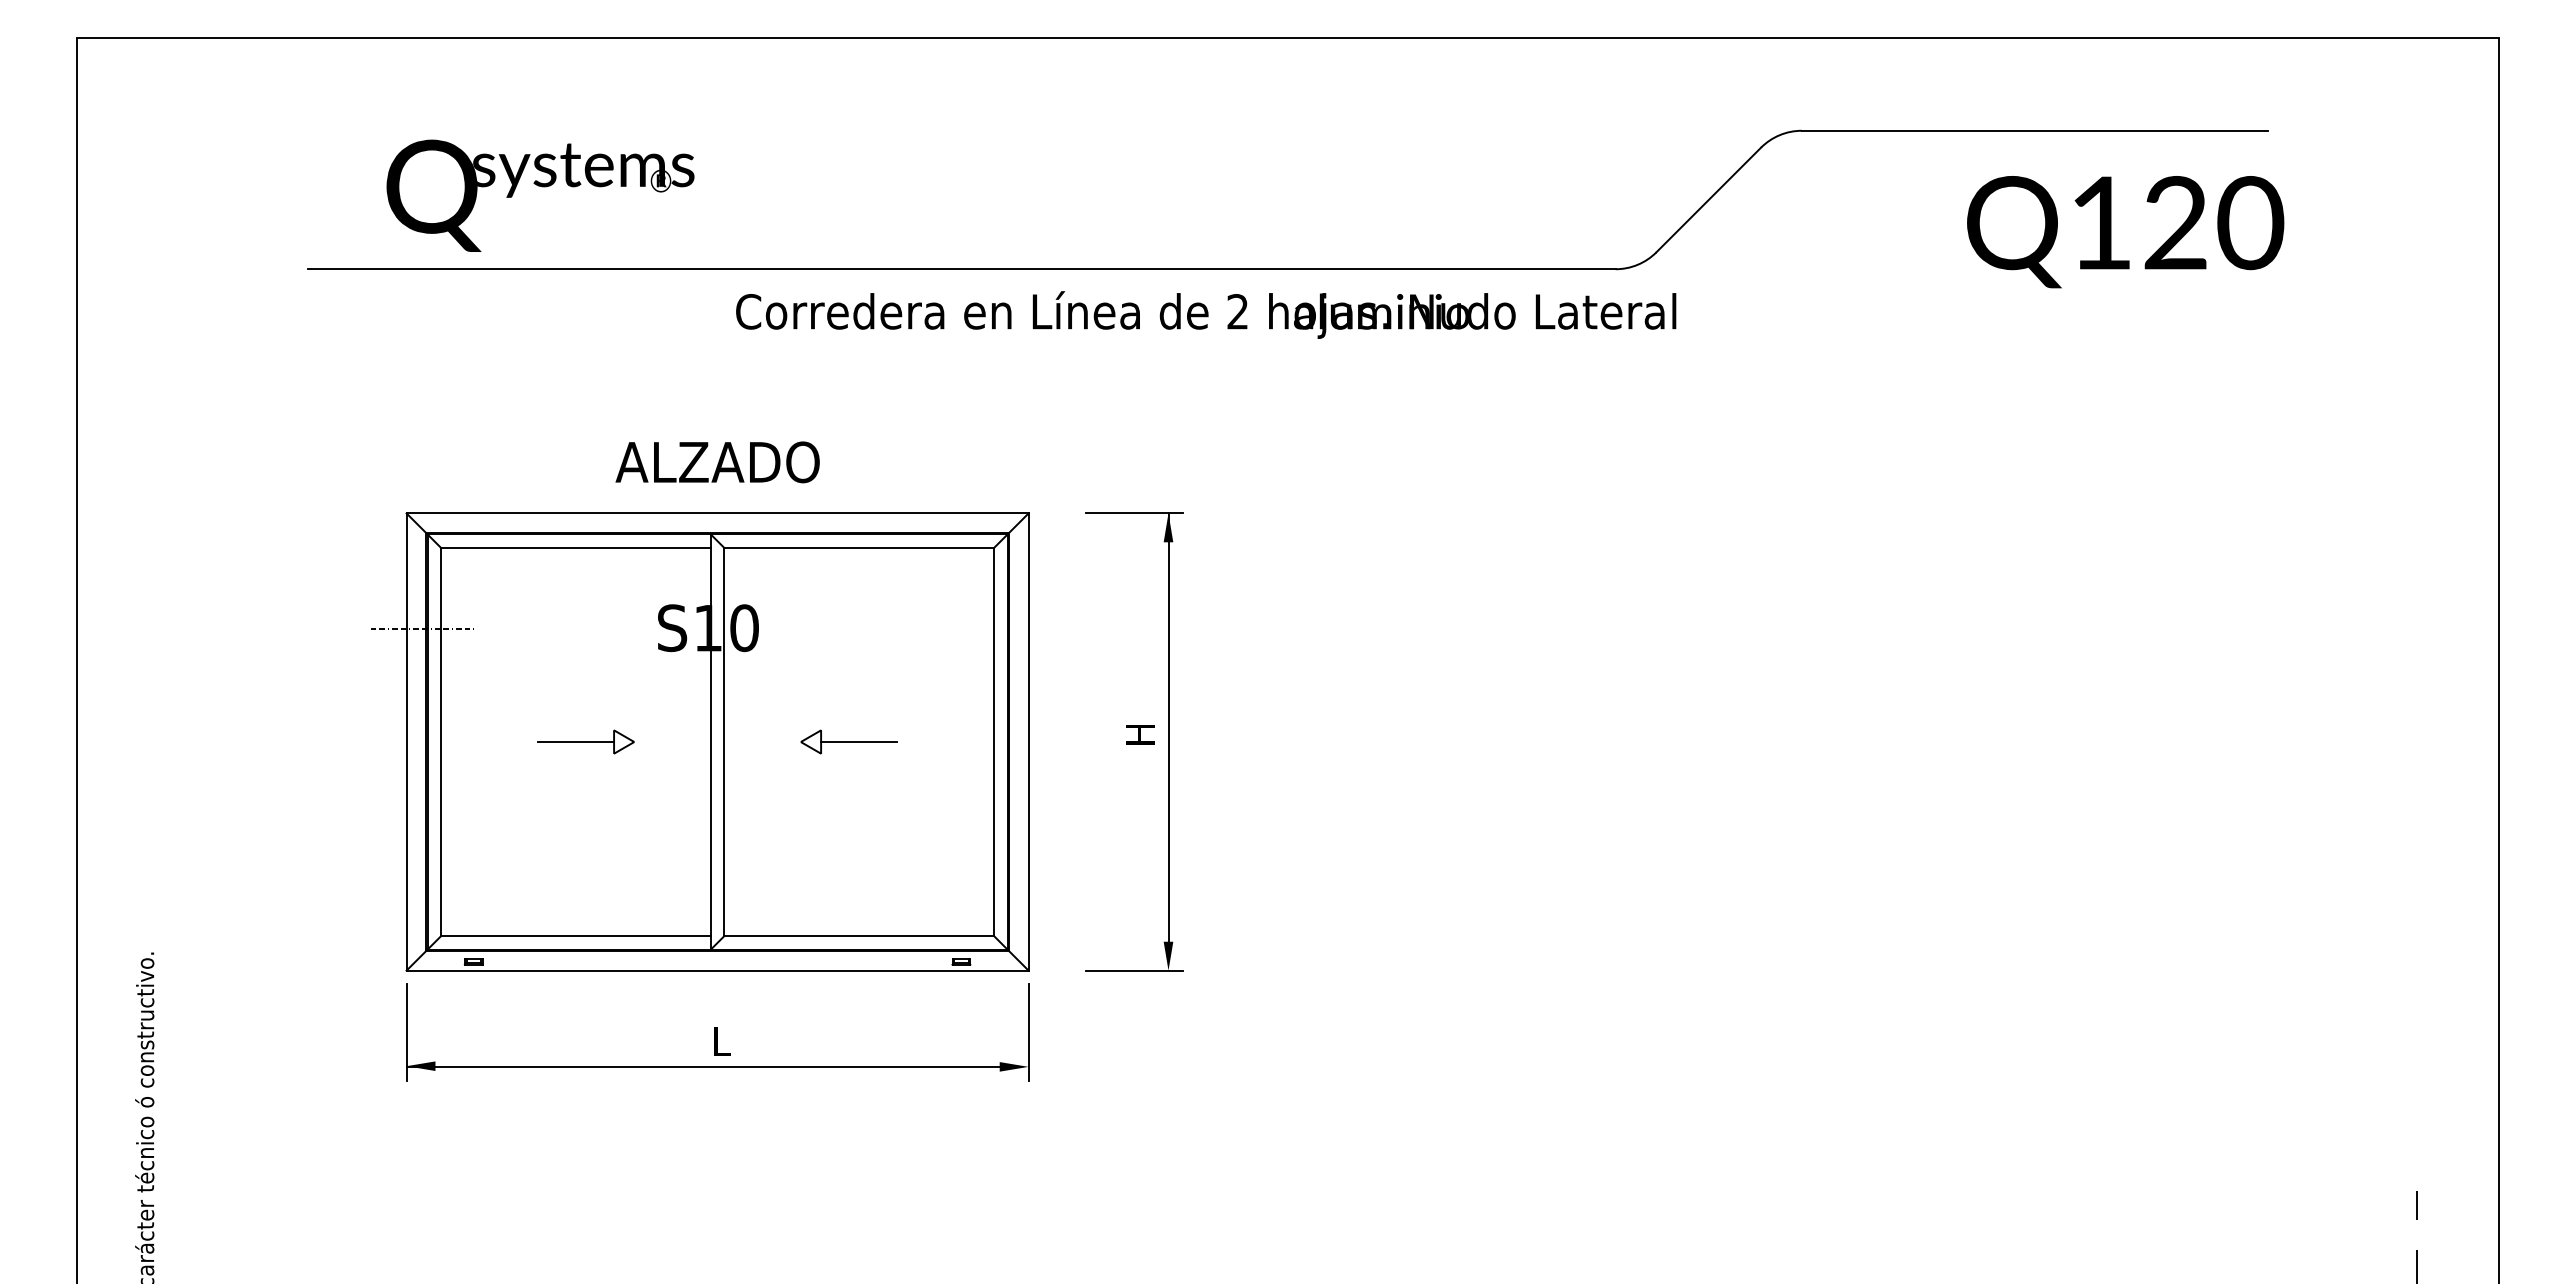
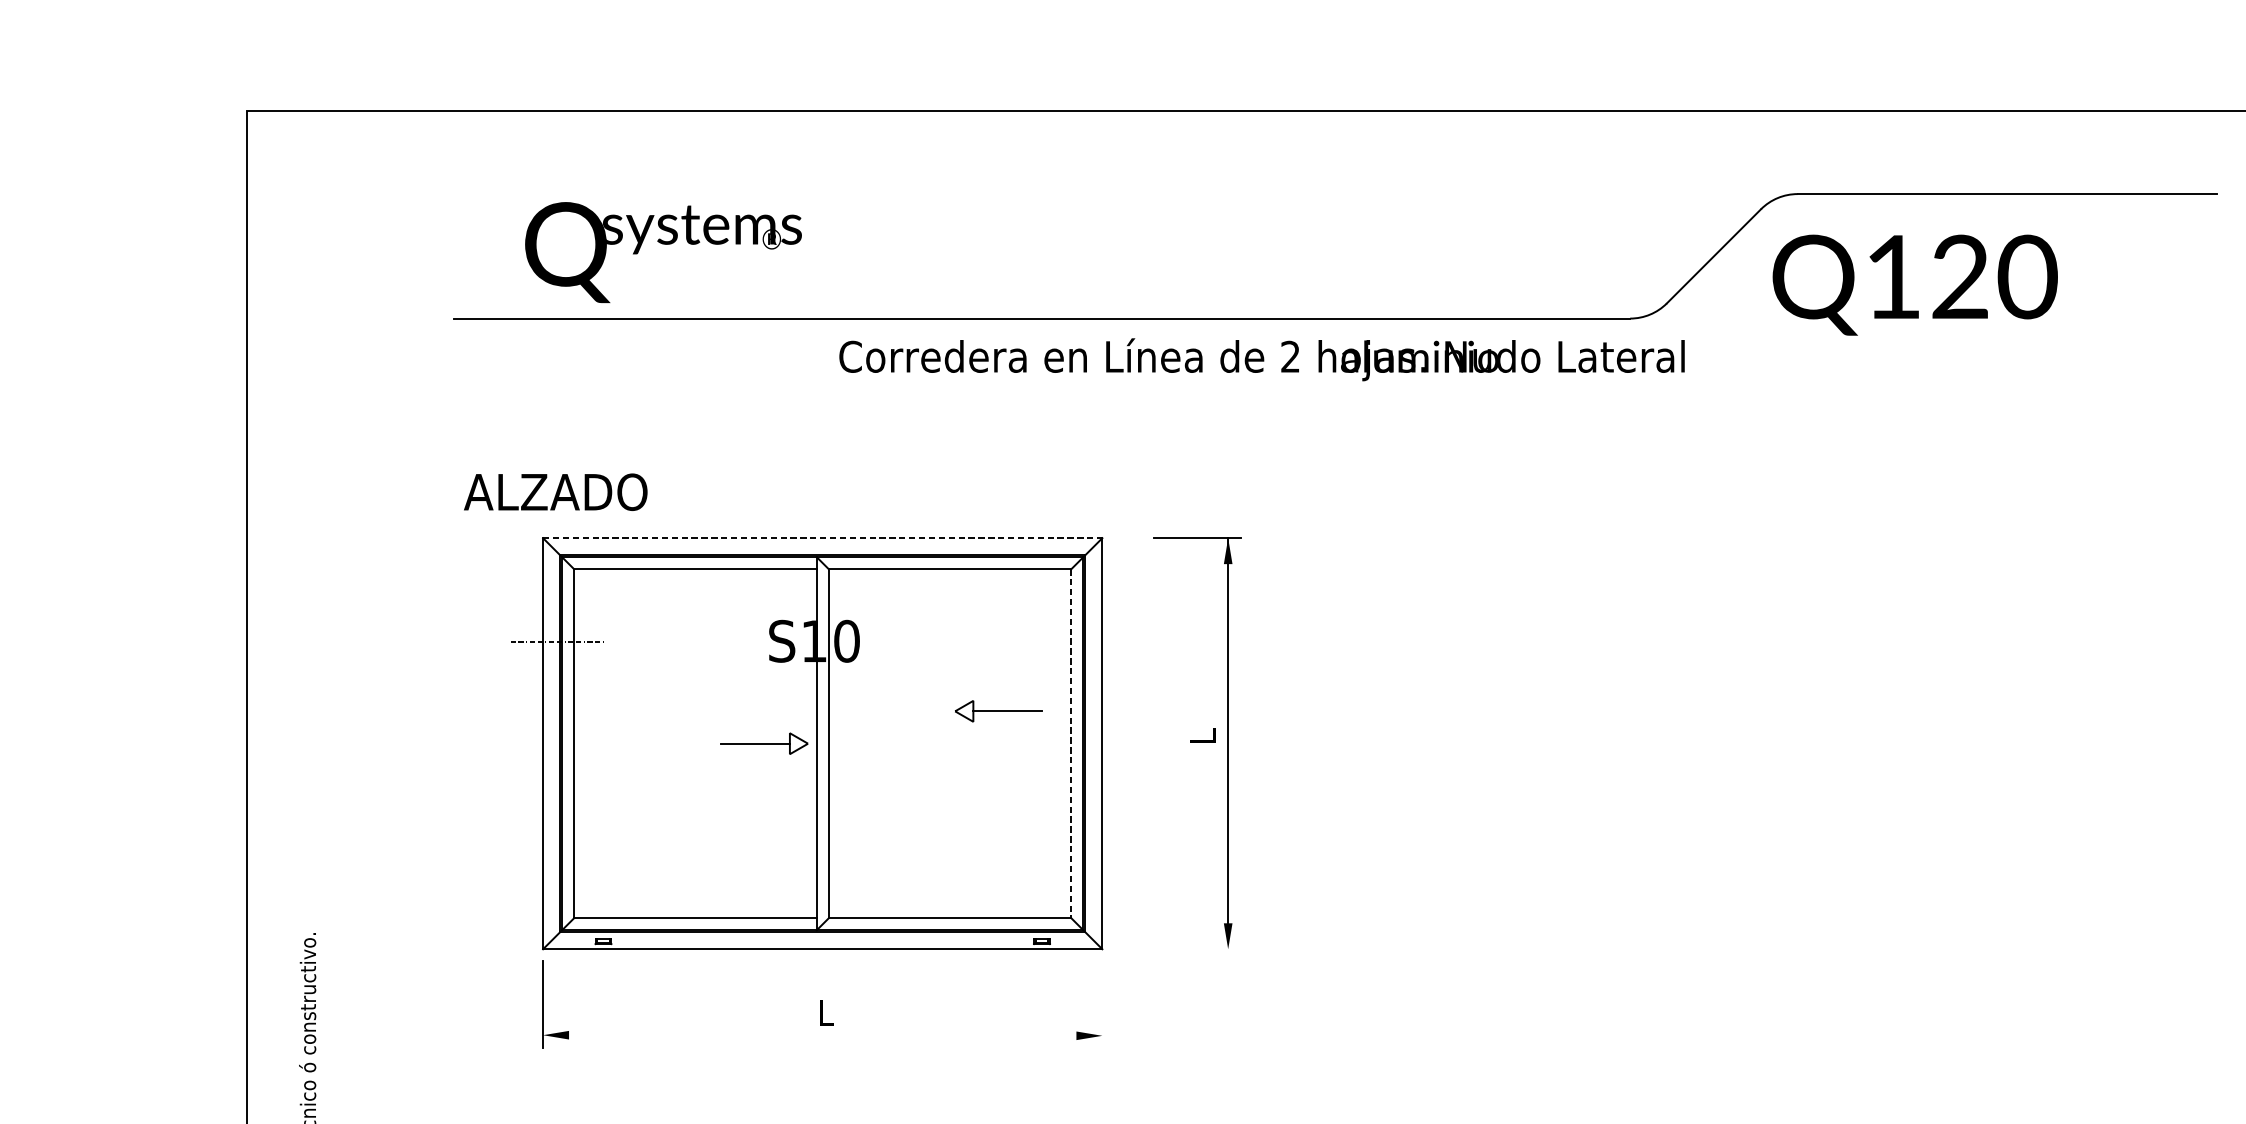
text: (2125, 232) -> (1915, 285), moved
text: (717, 462) -> (555, 492), moved
line: (717, 513) -> (822, 538), solid -> dashed
text: (1140, 734) -> (1203, 736), H -> L
part: (585, 741) -> (764, 743), moved
part: (848, 741) -> (997, 710), moved
line: (994, 742) -> (1071, 744), solid -> dashed
line: (1133, 970) -> (1196, 949), removed
line: (1028, 1032) -> (1102, 1004), removed
line: (702, 1066) -> (809, 1035), removed

